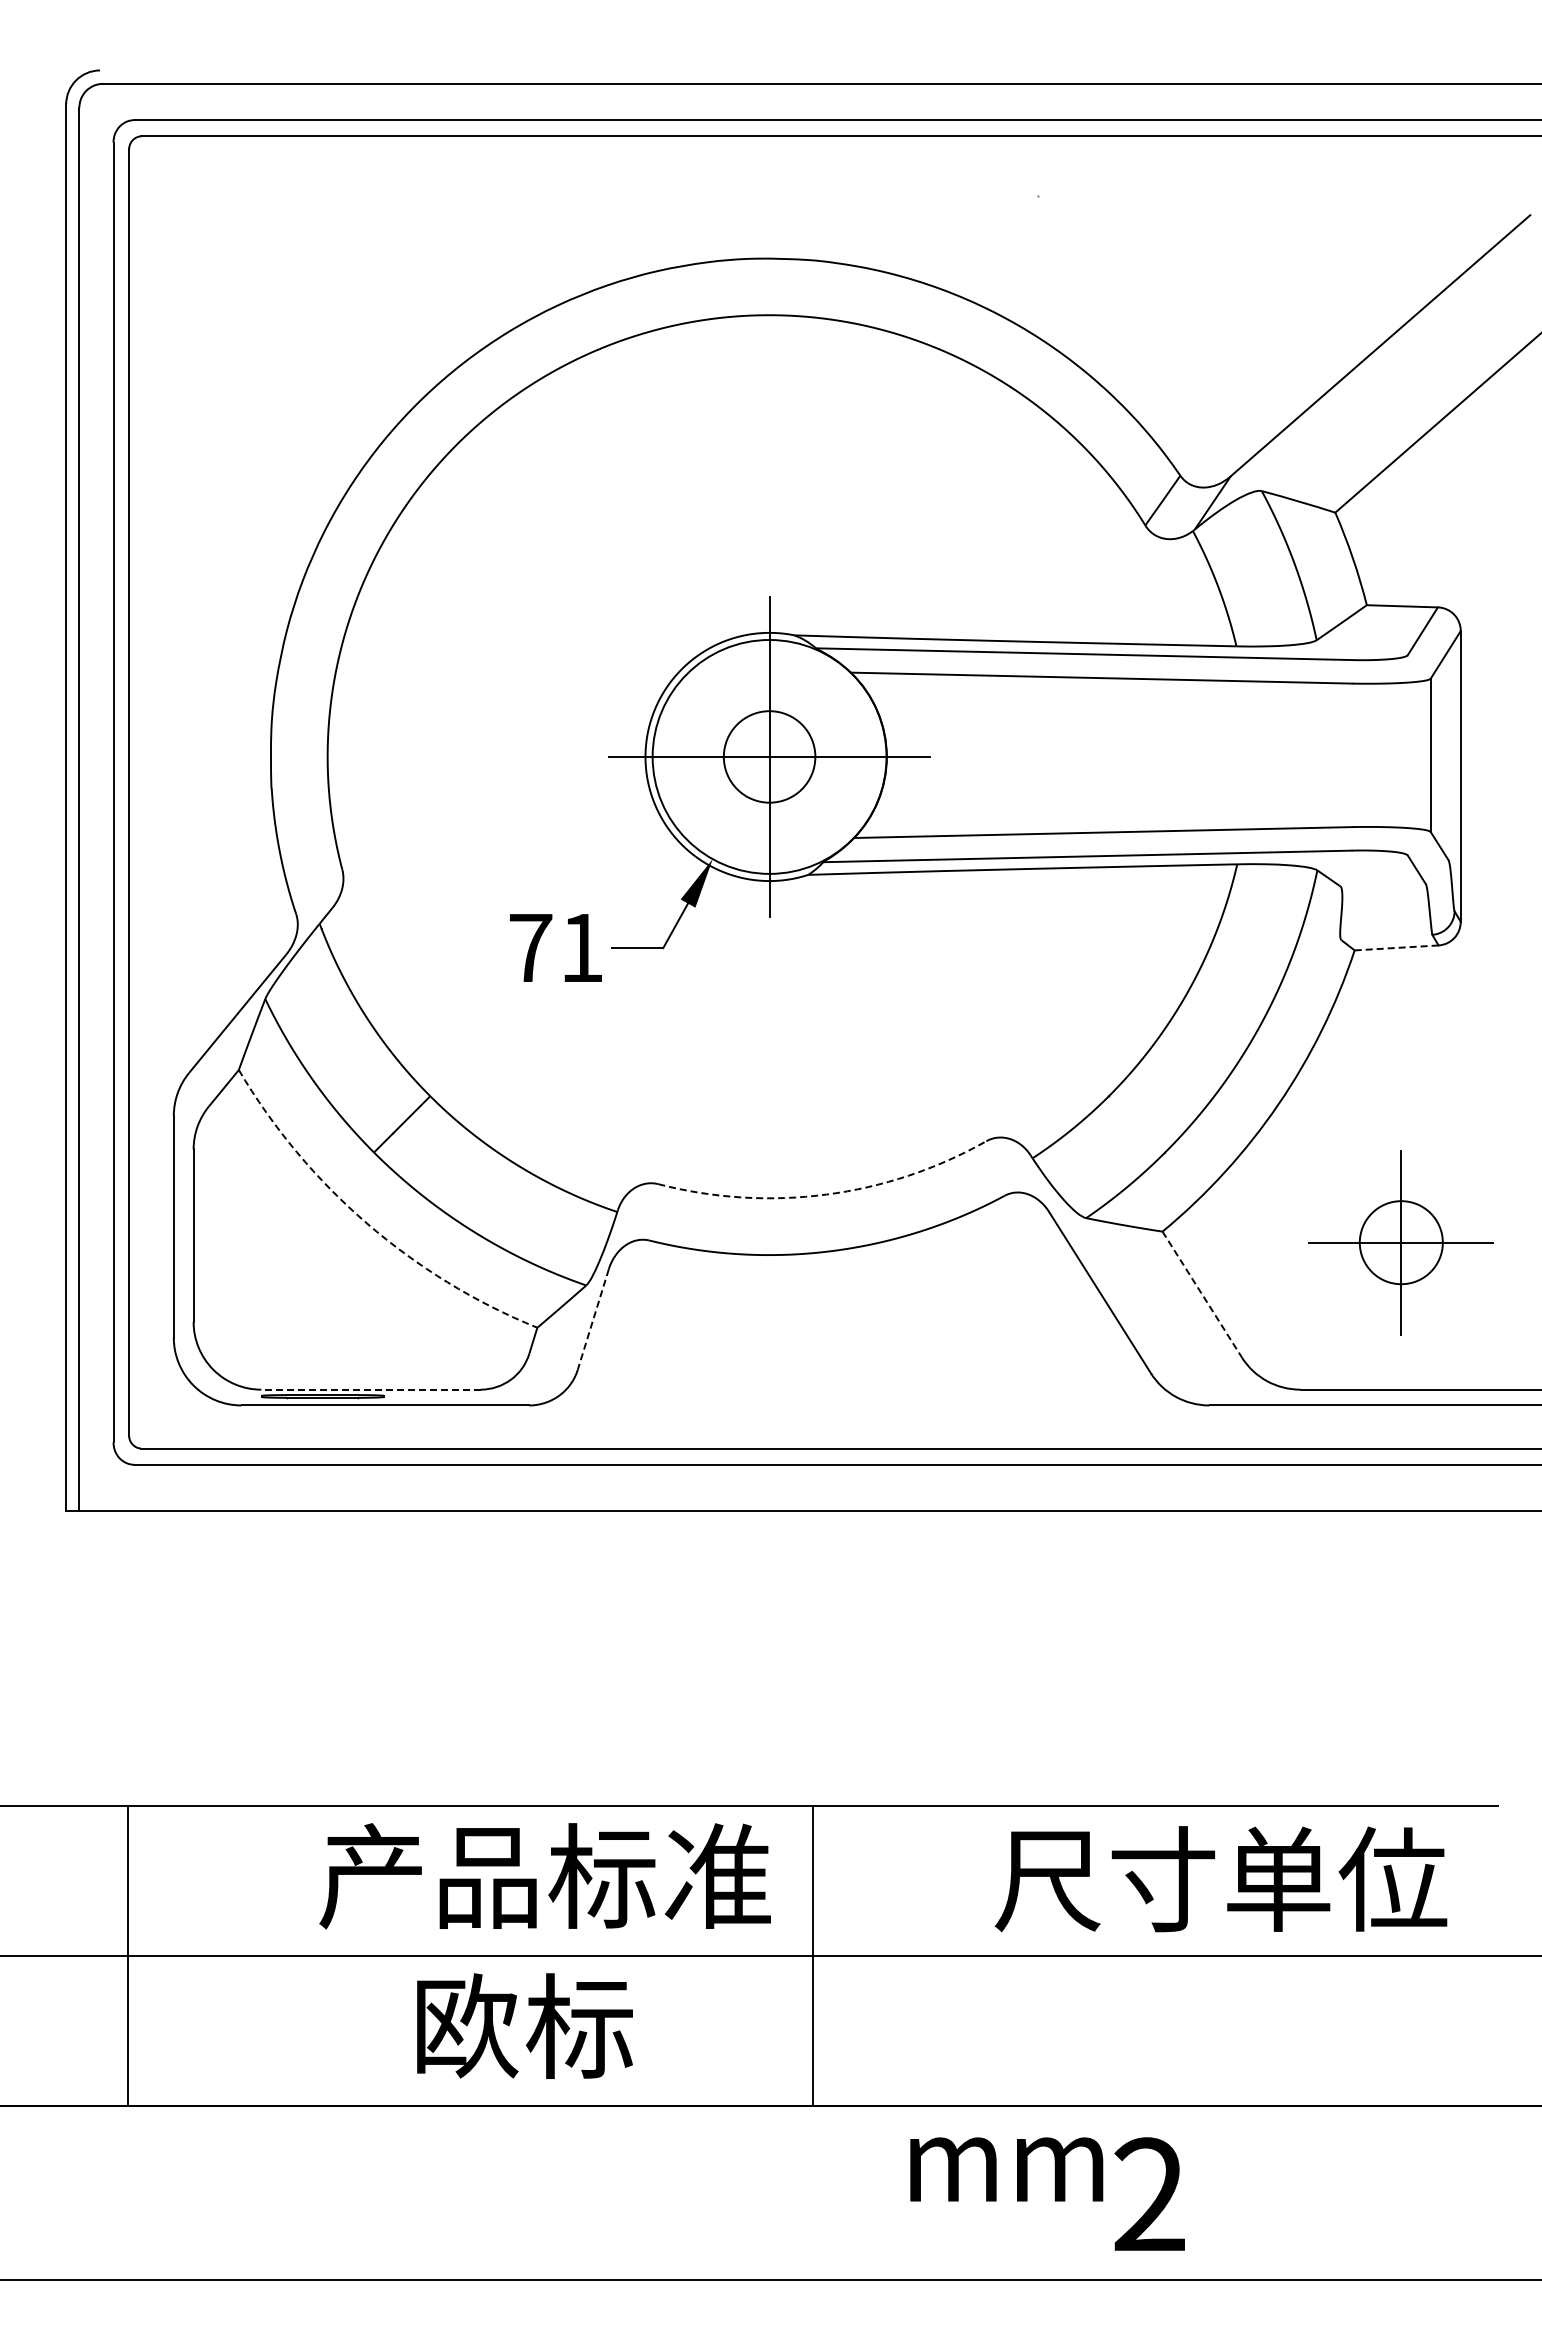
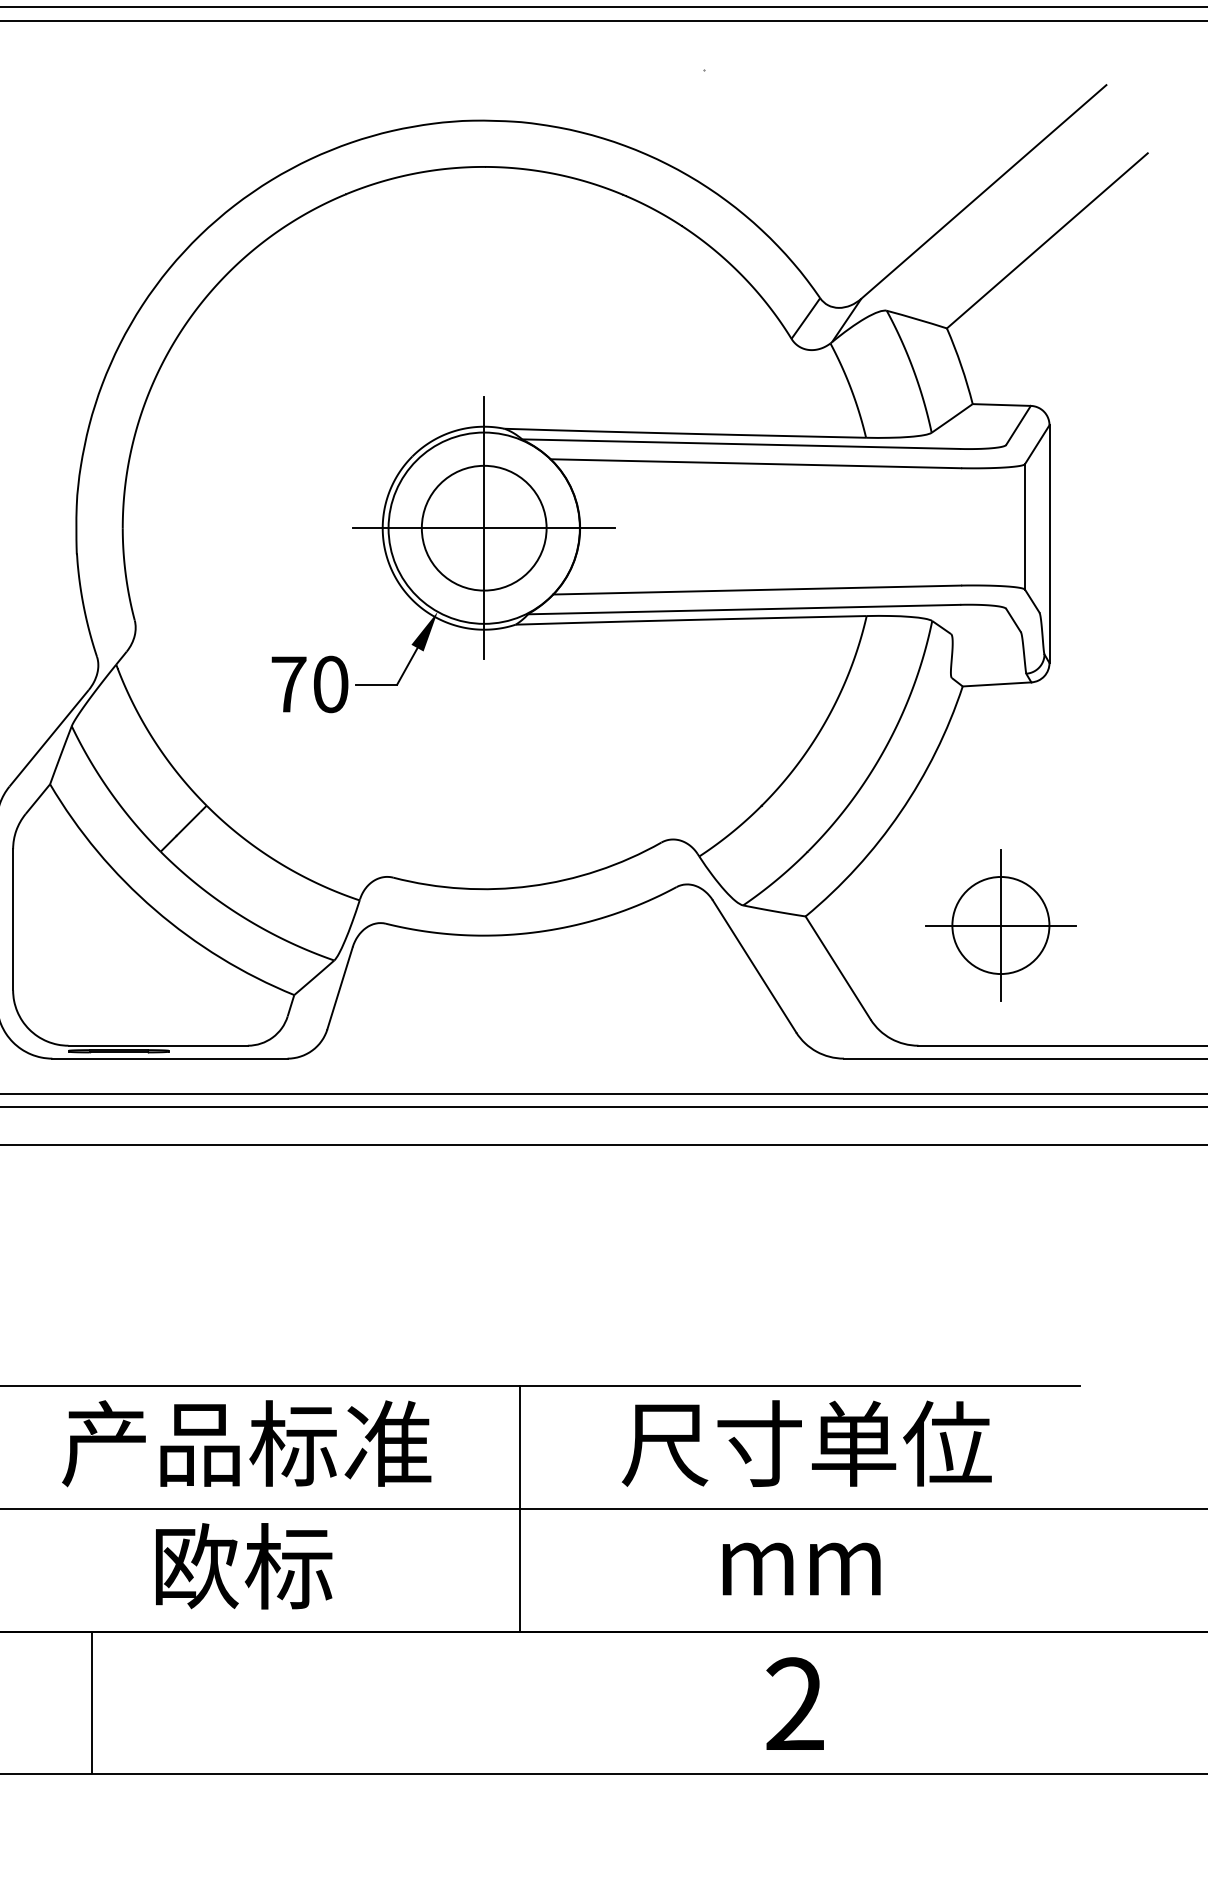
circle: (769, 756) -> (484, 527), size x1.67
line: (1396, 947) -> (996, 684), dashed -> solid
text: (582, 948) -> (331, 684), 71 -> 70
arc: (826, 1194) -> (530, 886), dashed -> solid
arc: (366, 1223) -> (154, 909), dashed -> solid
circle: (1401, 1242) -> (1001, 925), size x1.43
line: (1202, 1294) -> (838, 967), dashed -> solid
line: (593, 1319) -> (340, 988), dashed -> solid
line: (370, 1389) -> (157, 1045), dashed -> solid
text: (544, 1876) -> (246, 1443), moved
text: (1220, 1879) -> (806, 1443), moved
text: (524, 2025) -> (243, 1565), moved
text: (1006, 2169) -> (801, 1569), moved
line: (289, 2192) -> (91, 1702), added

